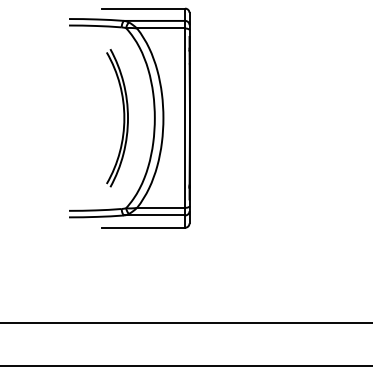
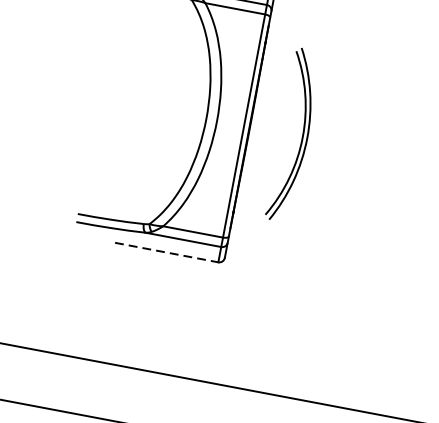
part: (117, 118) -> (294, 135), moved
line: (143, 227) -> (166, 252), solid -> dashed

